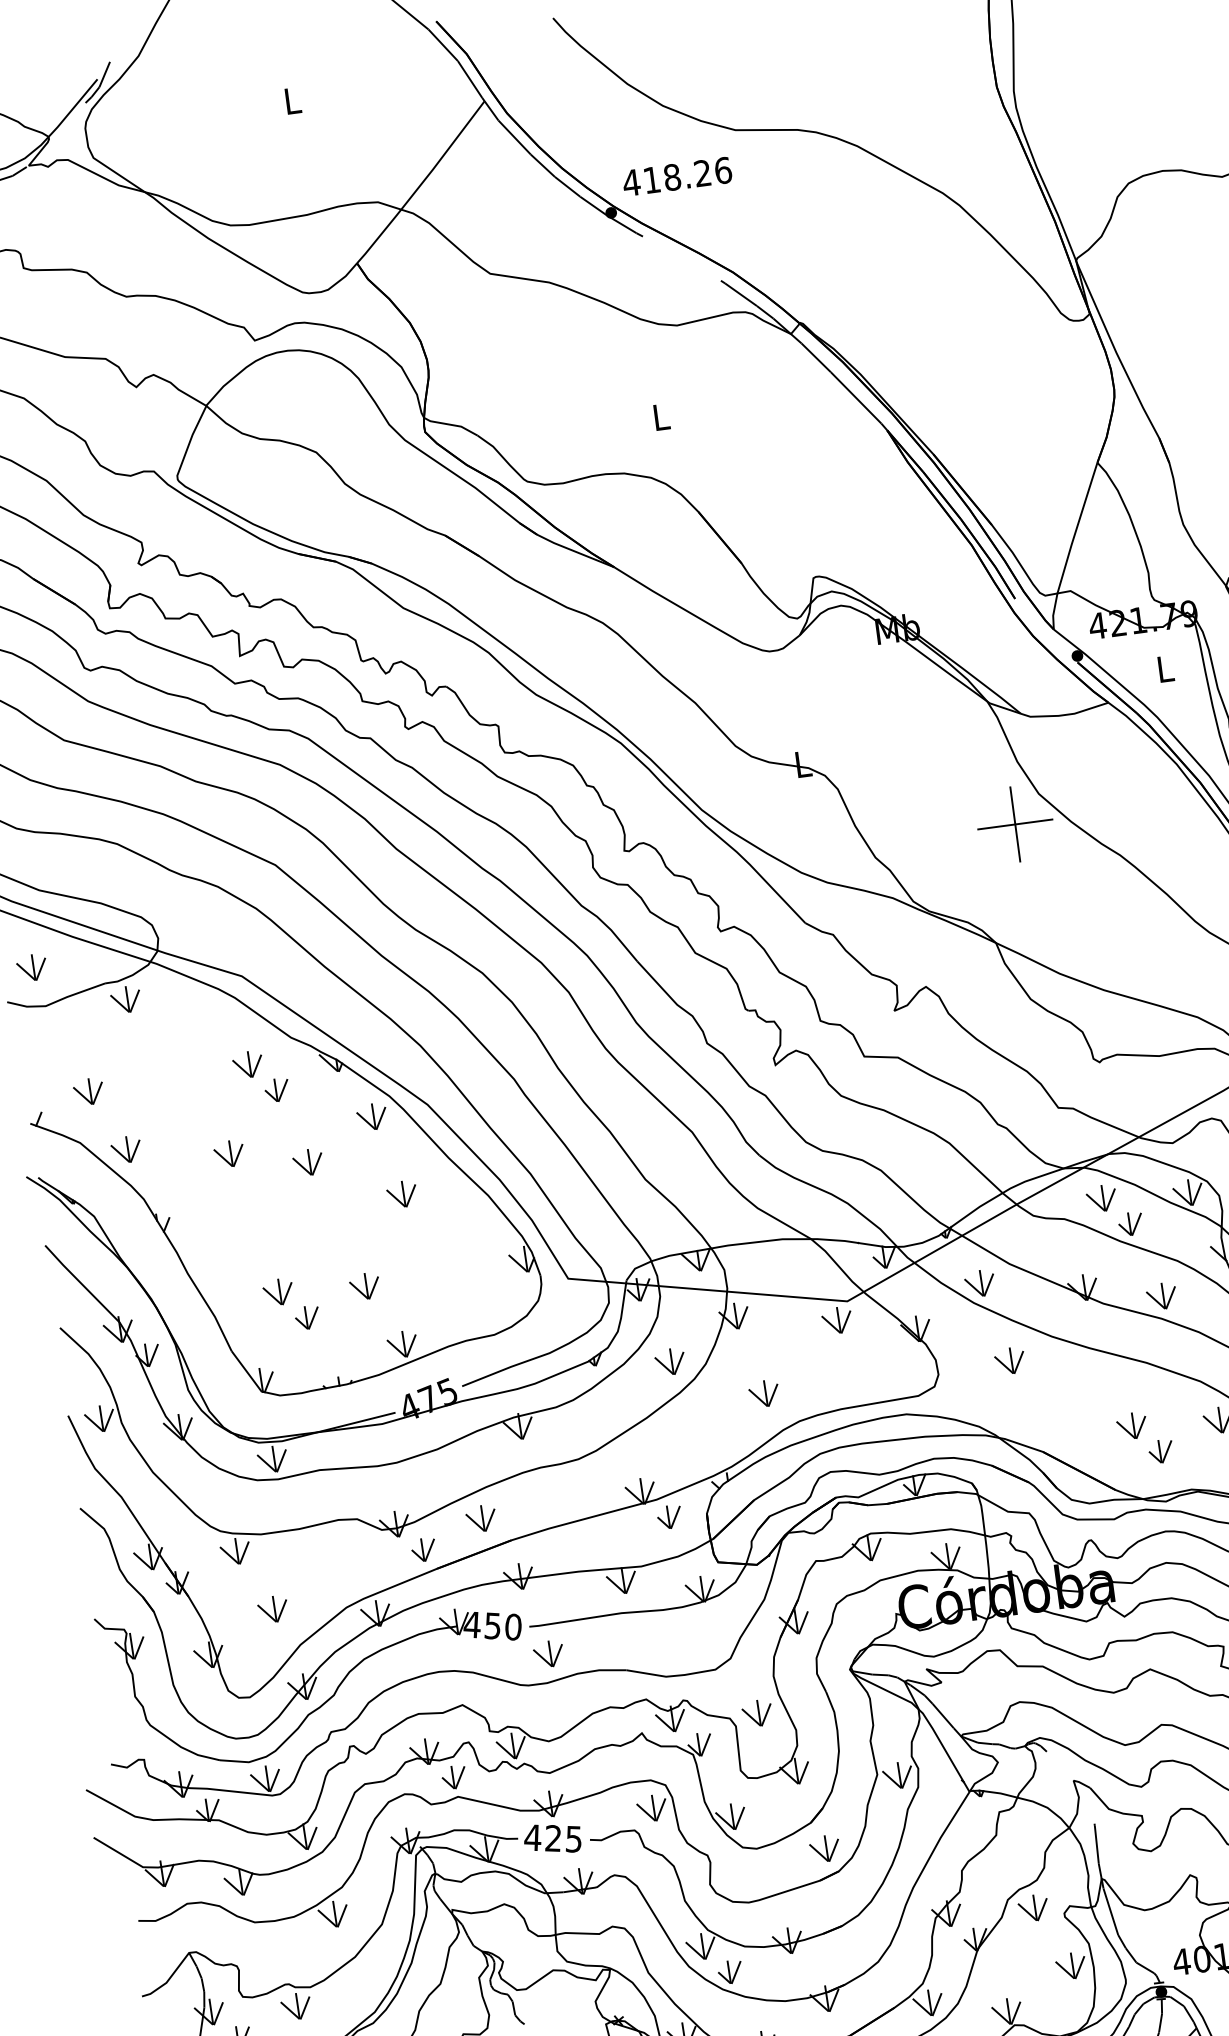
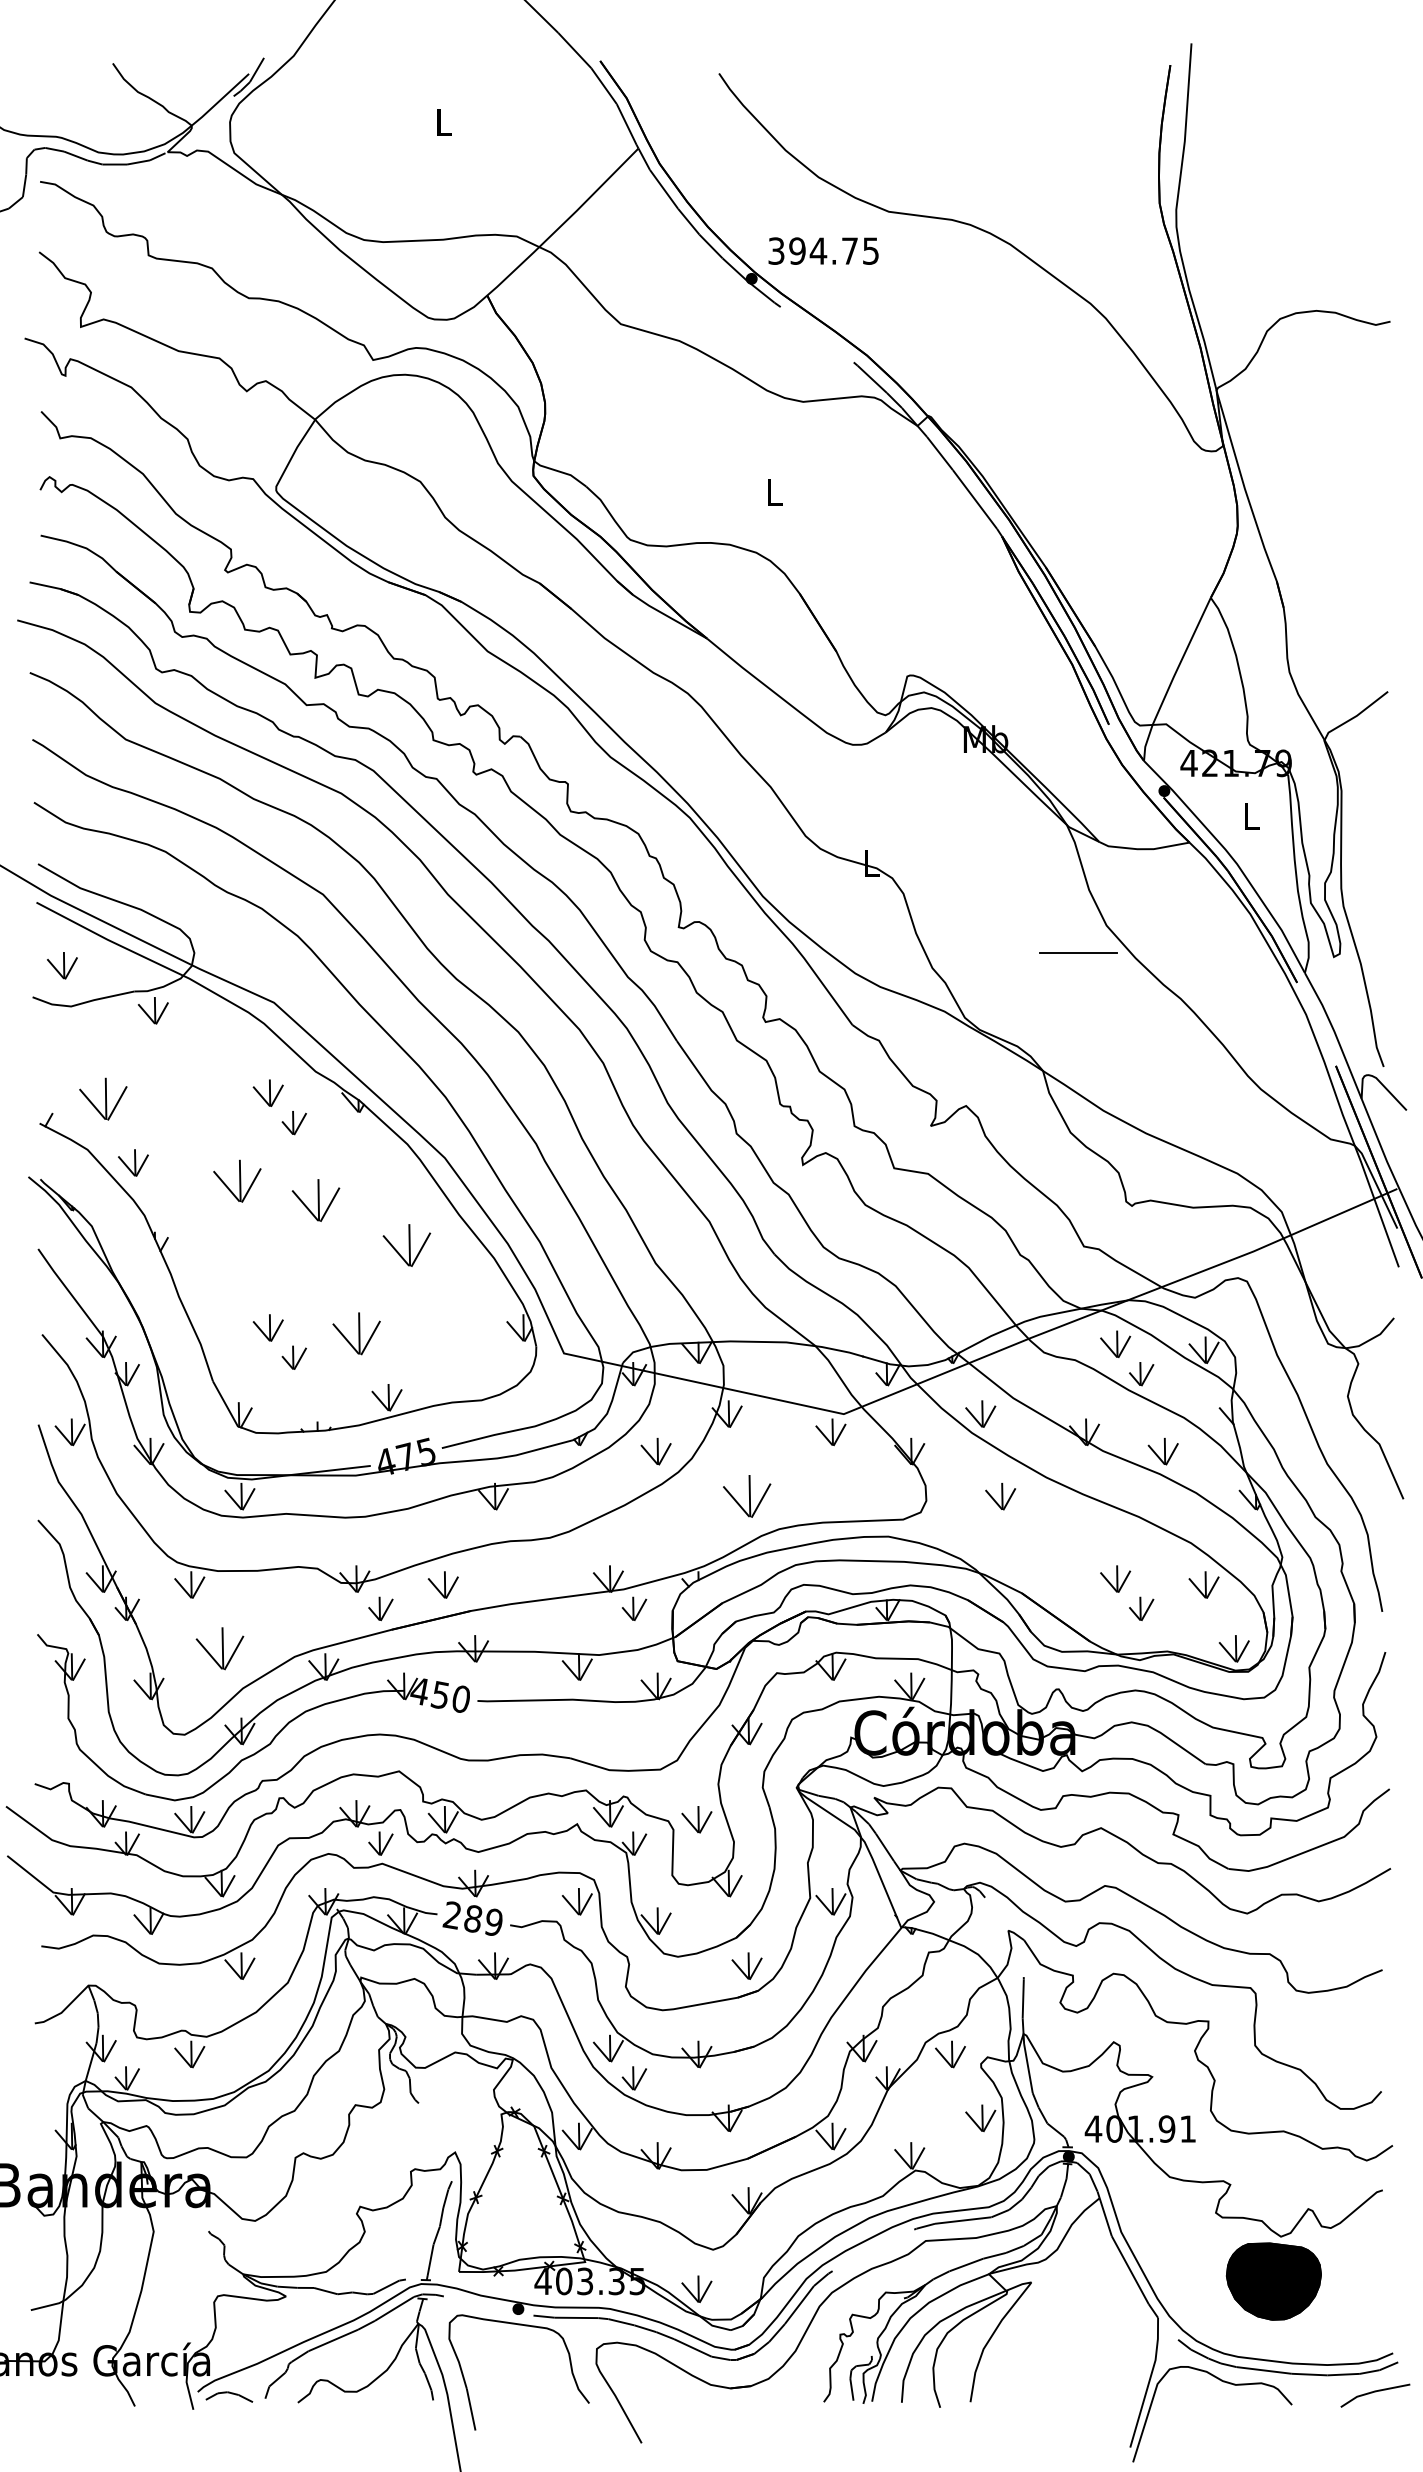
text: (677, 176) -> (823, 250), 418.26 -> 394.75
line: (1015, 824) -> (1078, 953), removed
part: (87, 1091) -> (102, 1098), size x1.6
part: (371, 1116) -> (386, 1162), removed
part: (228, 1153) -> (236, 1180), size x1.6
part: (307, 1162) -> (315, 1200), size x1.6
part: (401, 1194) -> (406, 1245), size x1.6
part: (364, 1286) -> (356, 1333), size x1.6
part: (763, 1393) -> (746, 1496), size x1.6
part: (272, 1609) -> (219, 1648), size x1.6
part: (548, 1654) -> (493, 1731), removed
text: (552, 1838) -> (472, 1918), 425 -> 289

